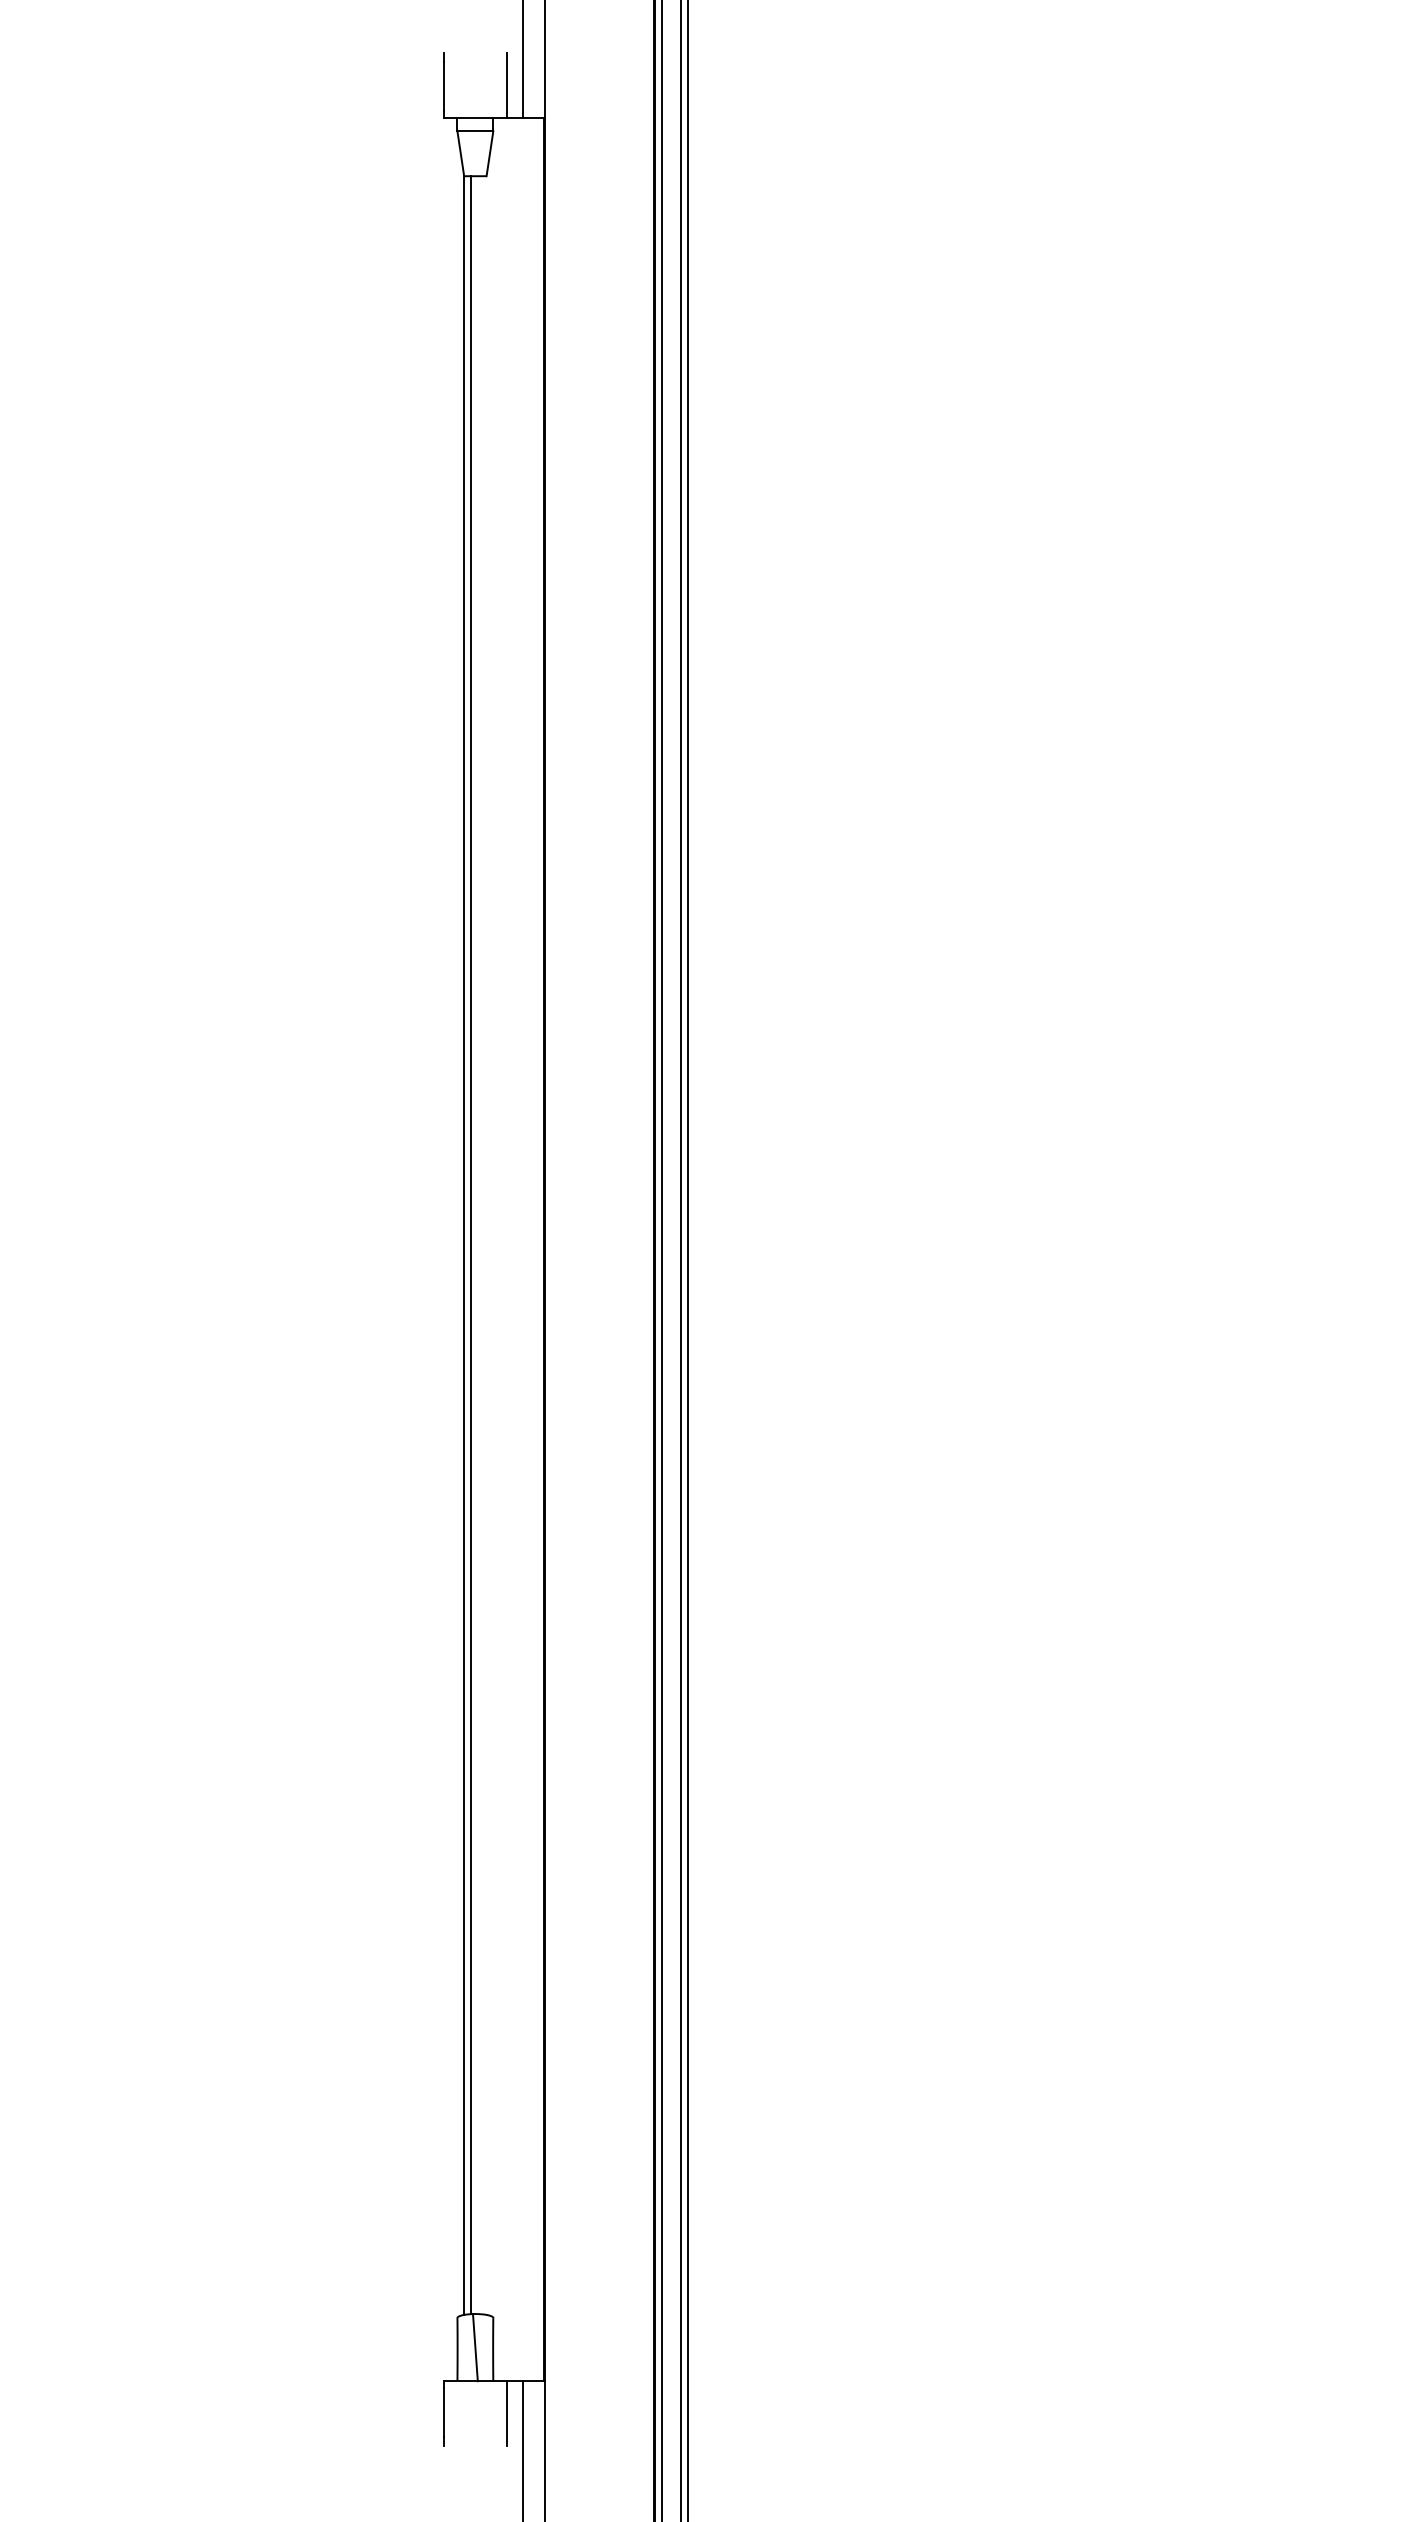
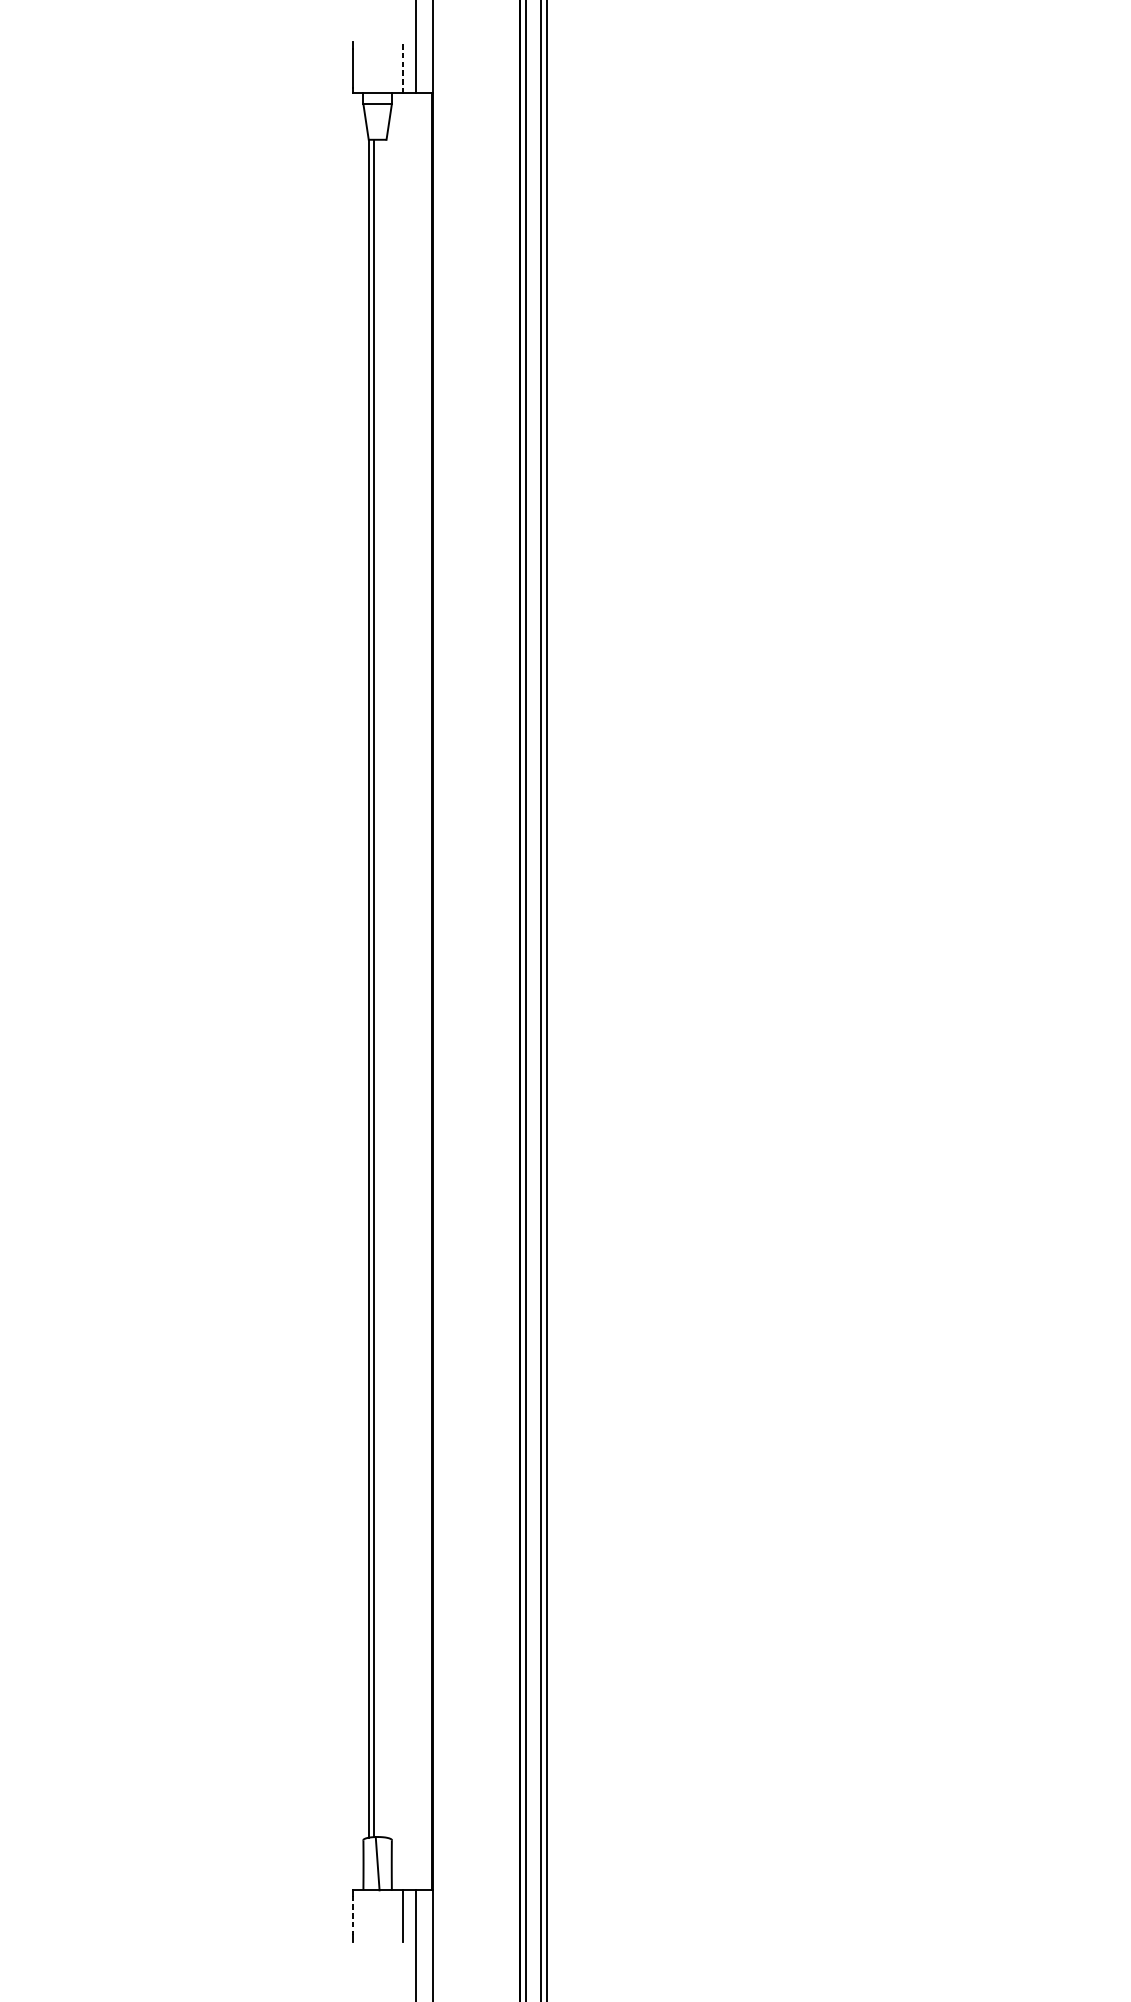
line: (506, 84) -> (402, 66), solid -> dashed
line: (444, 2412) -> (353, 1915), solid -> dashed

